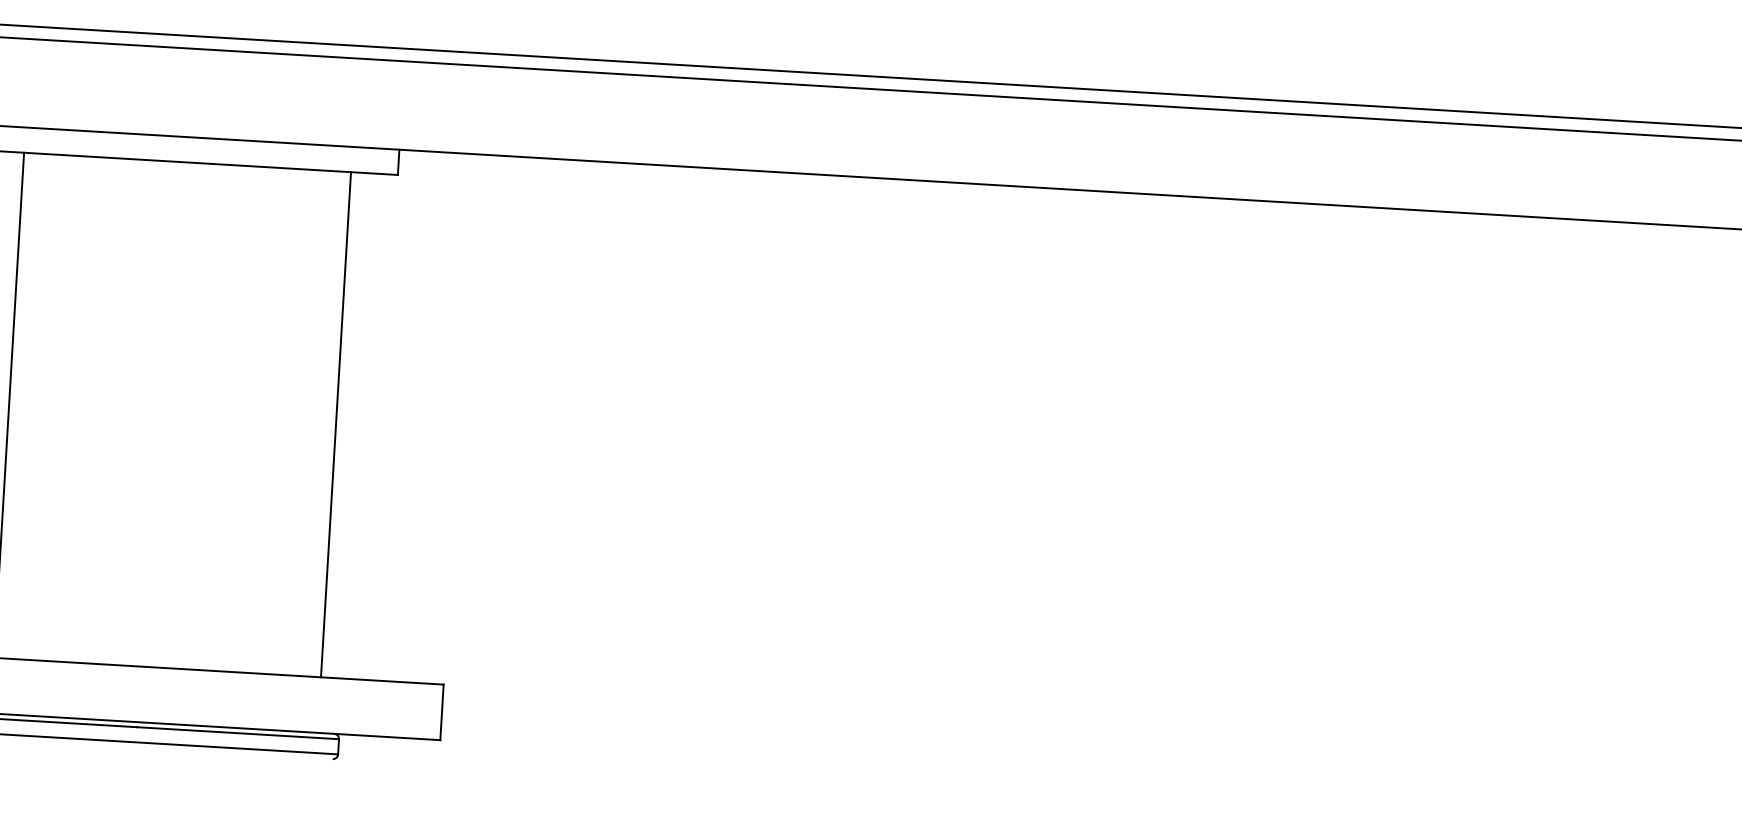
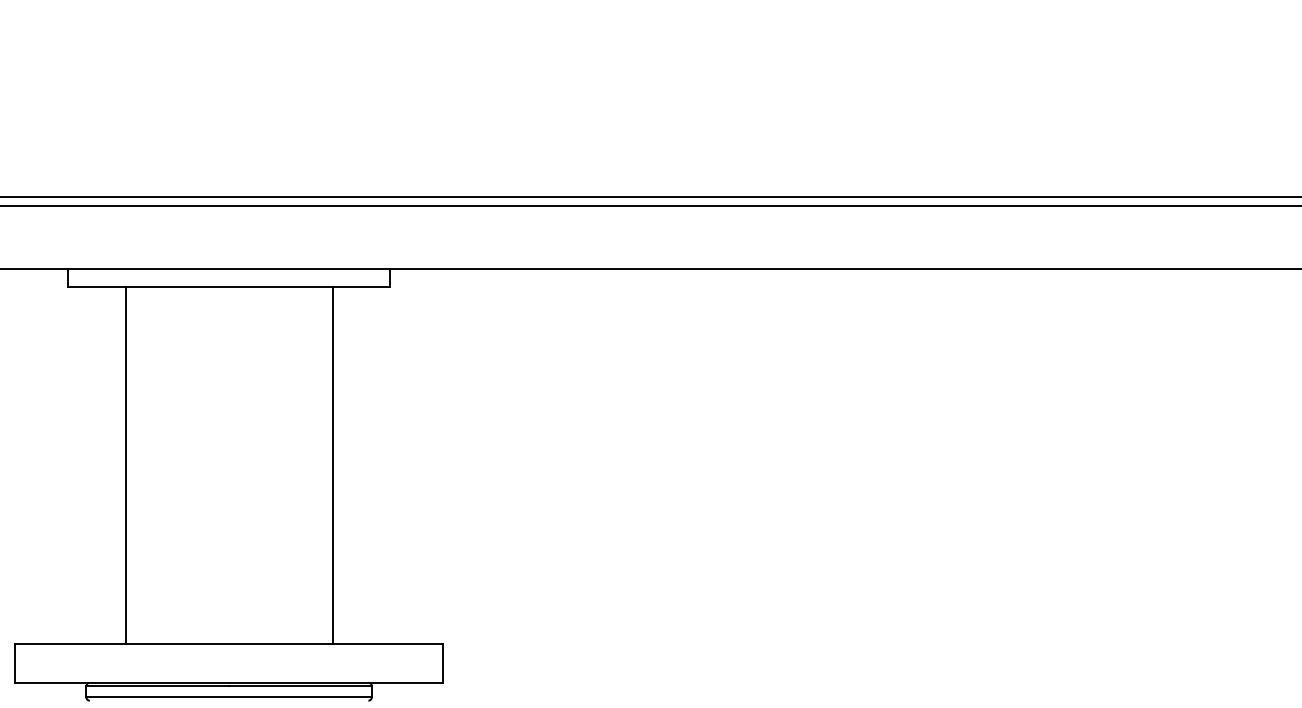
line: (335, 423) -> (332, 464), moved

